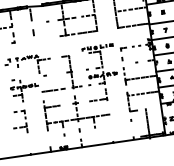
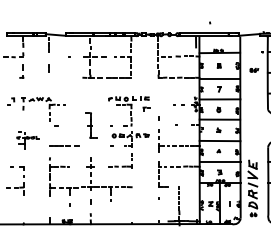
part: (123, 48) -> (146, 108), moved
part: (71, 71) -> (91, 125), size x0.6
part: (24, 90) -> (27, 140), size x0.6

